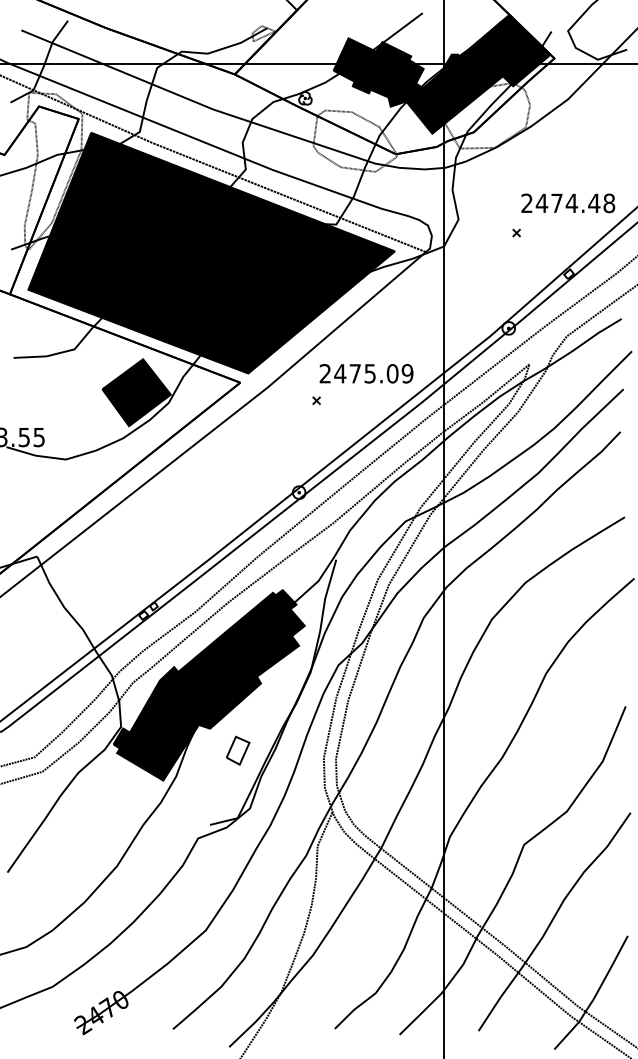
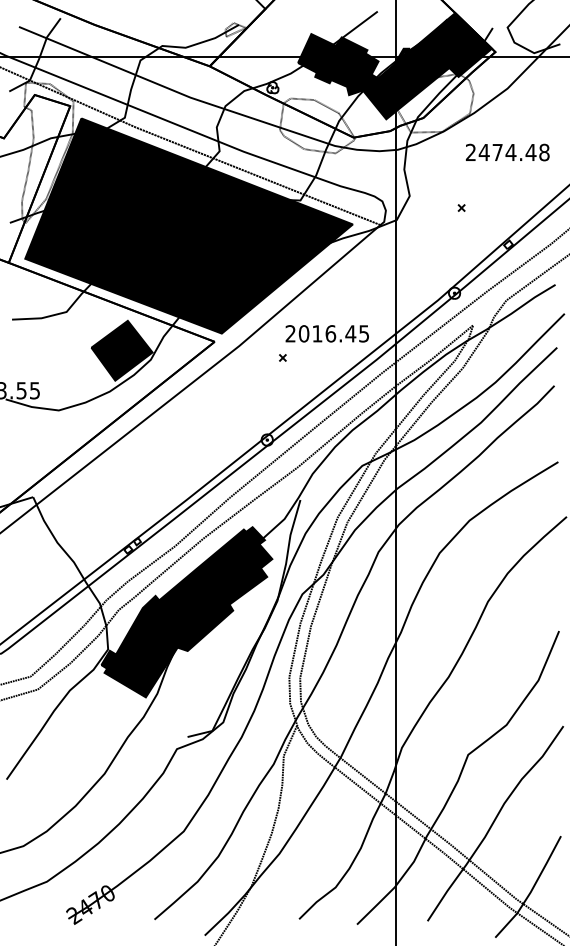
text: (567, 203) -> (507, 152), moved
text: (373, 373) -> (333, 333), 2475.09 -> 2016.45
part: (237, 750) -> (212, 670), removed

